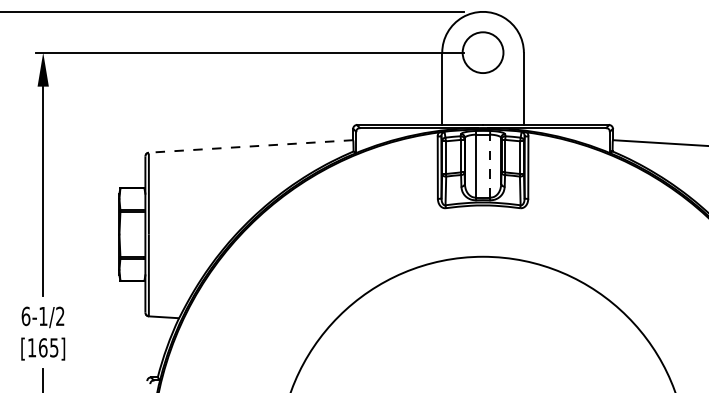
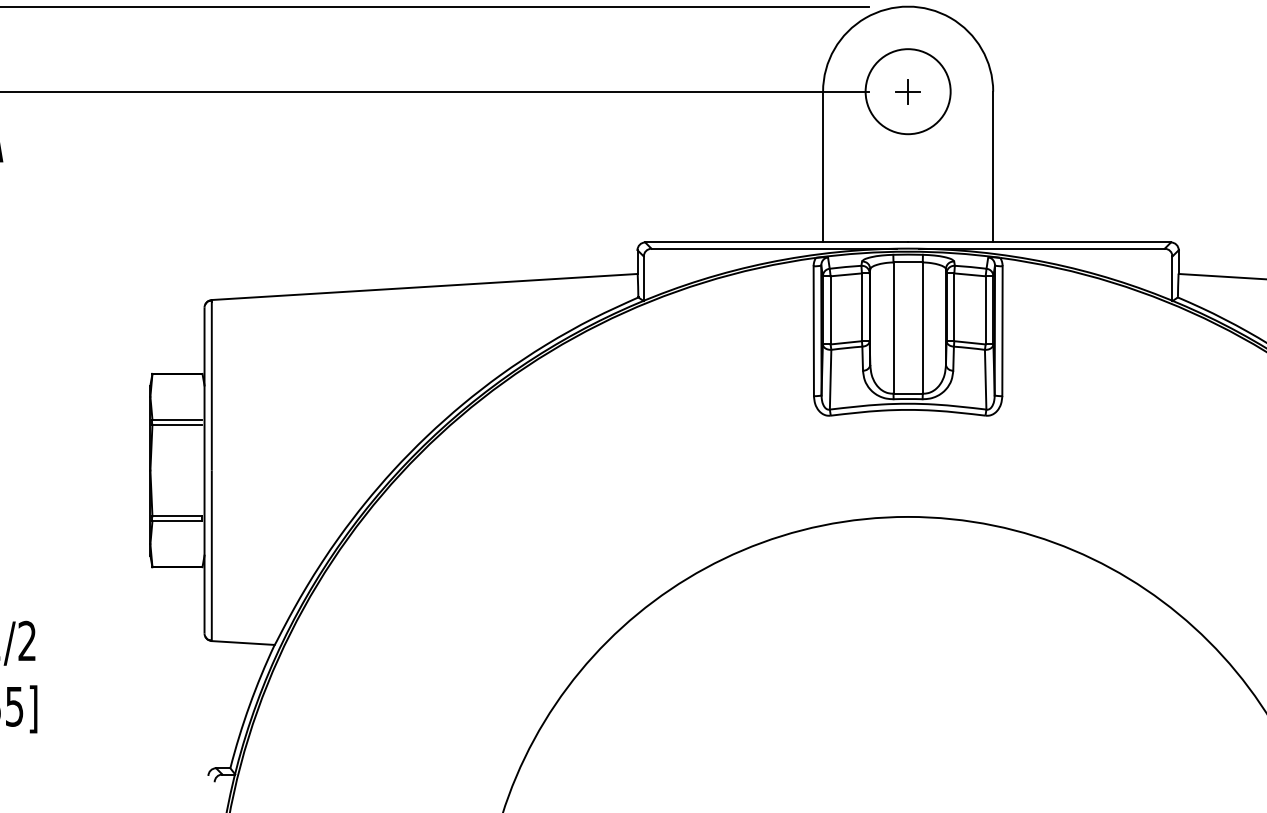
part: (482, 52) -> (906, 91), added
line: (250, 146) -> (423, 287), dashed -> solid
line: (490, 166) -> (923, 328), dashed -> solid

